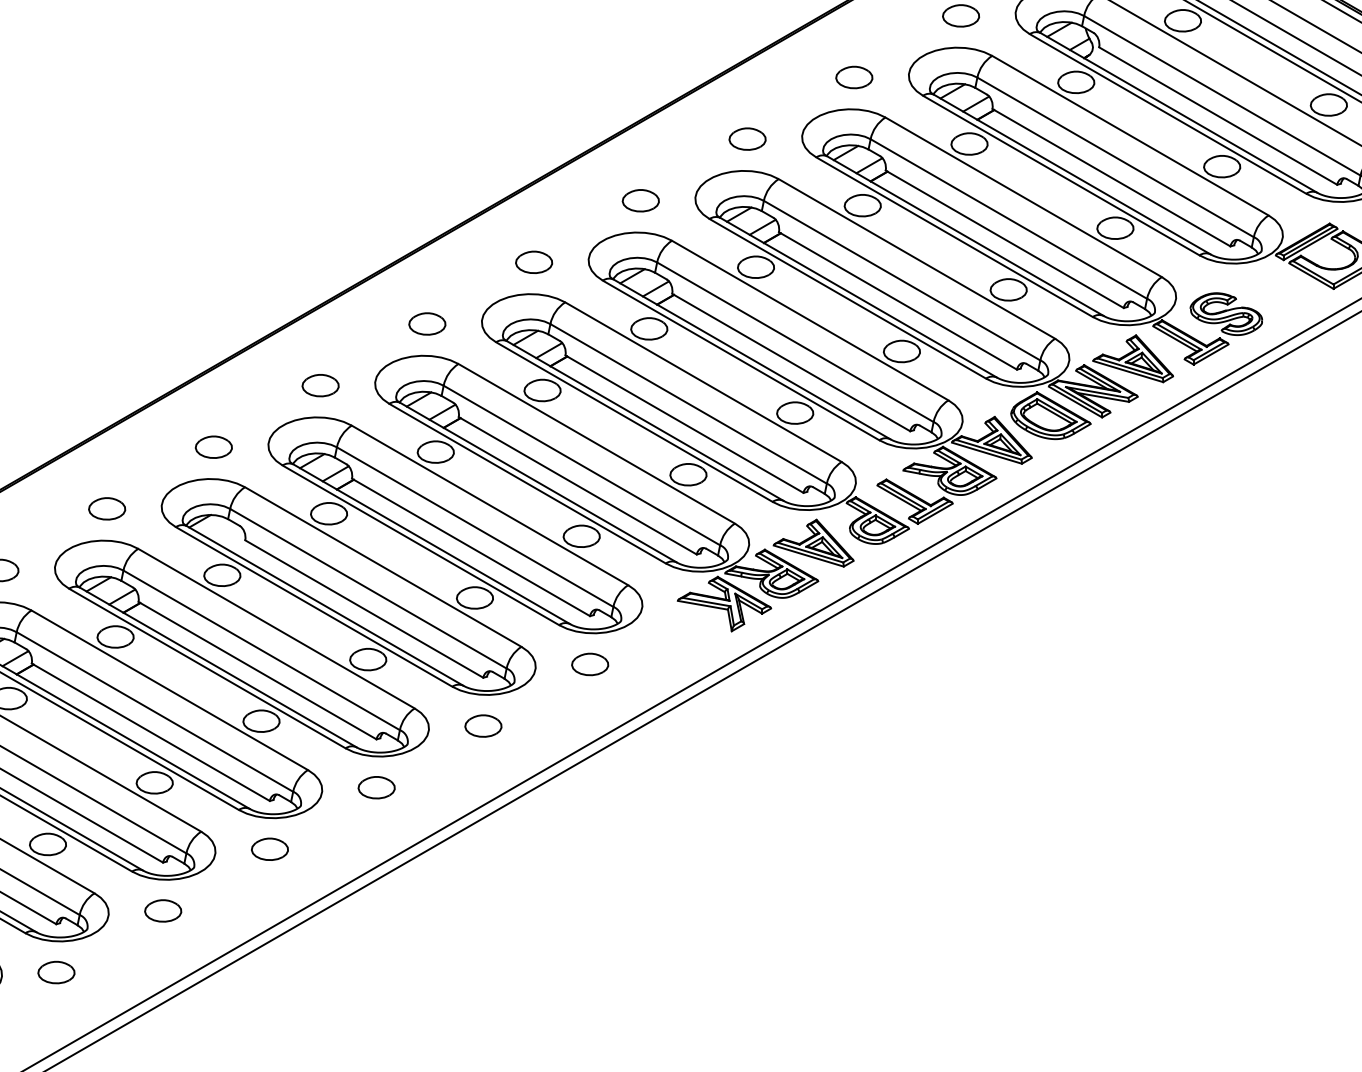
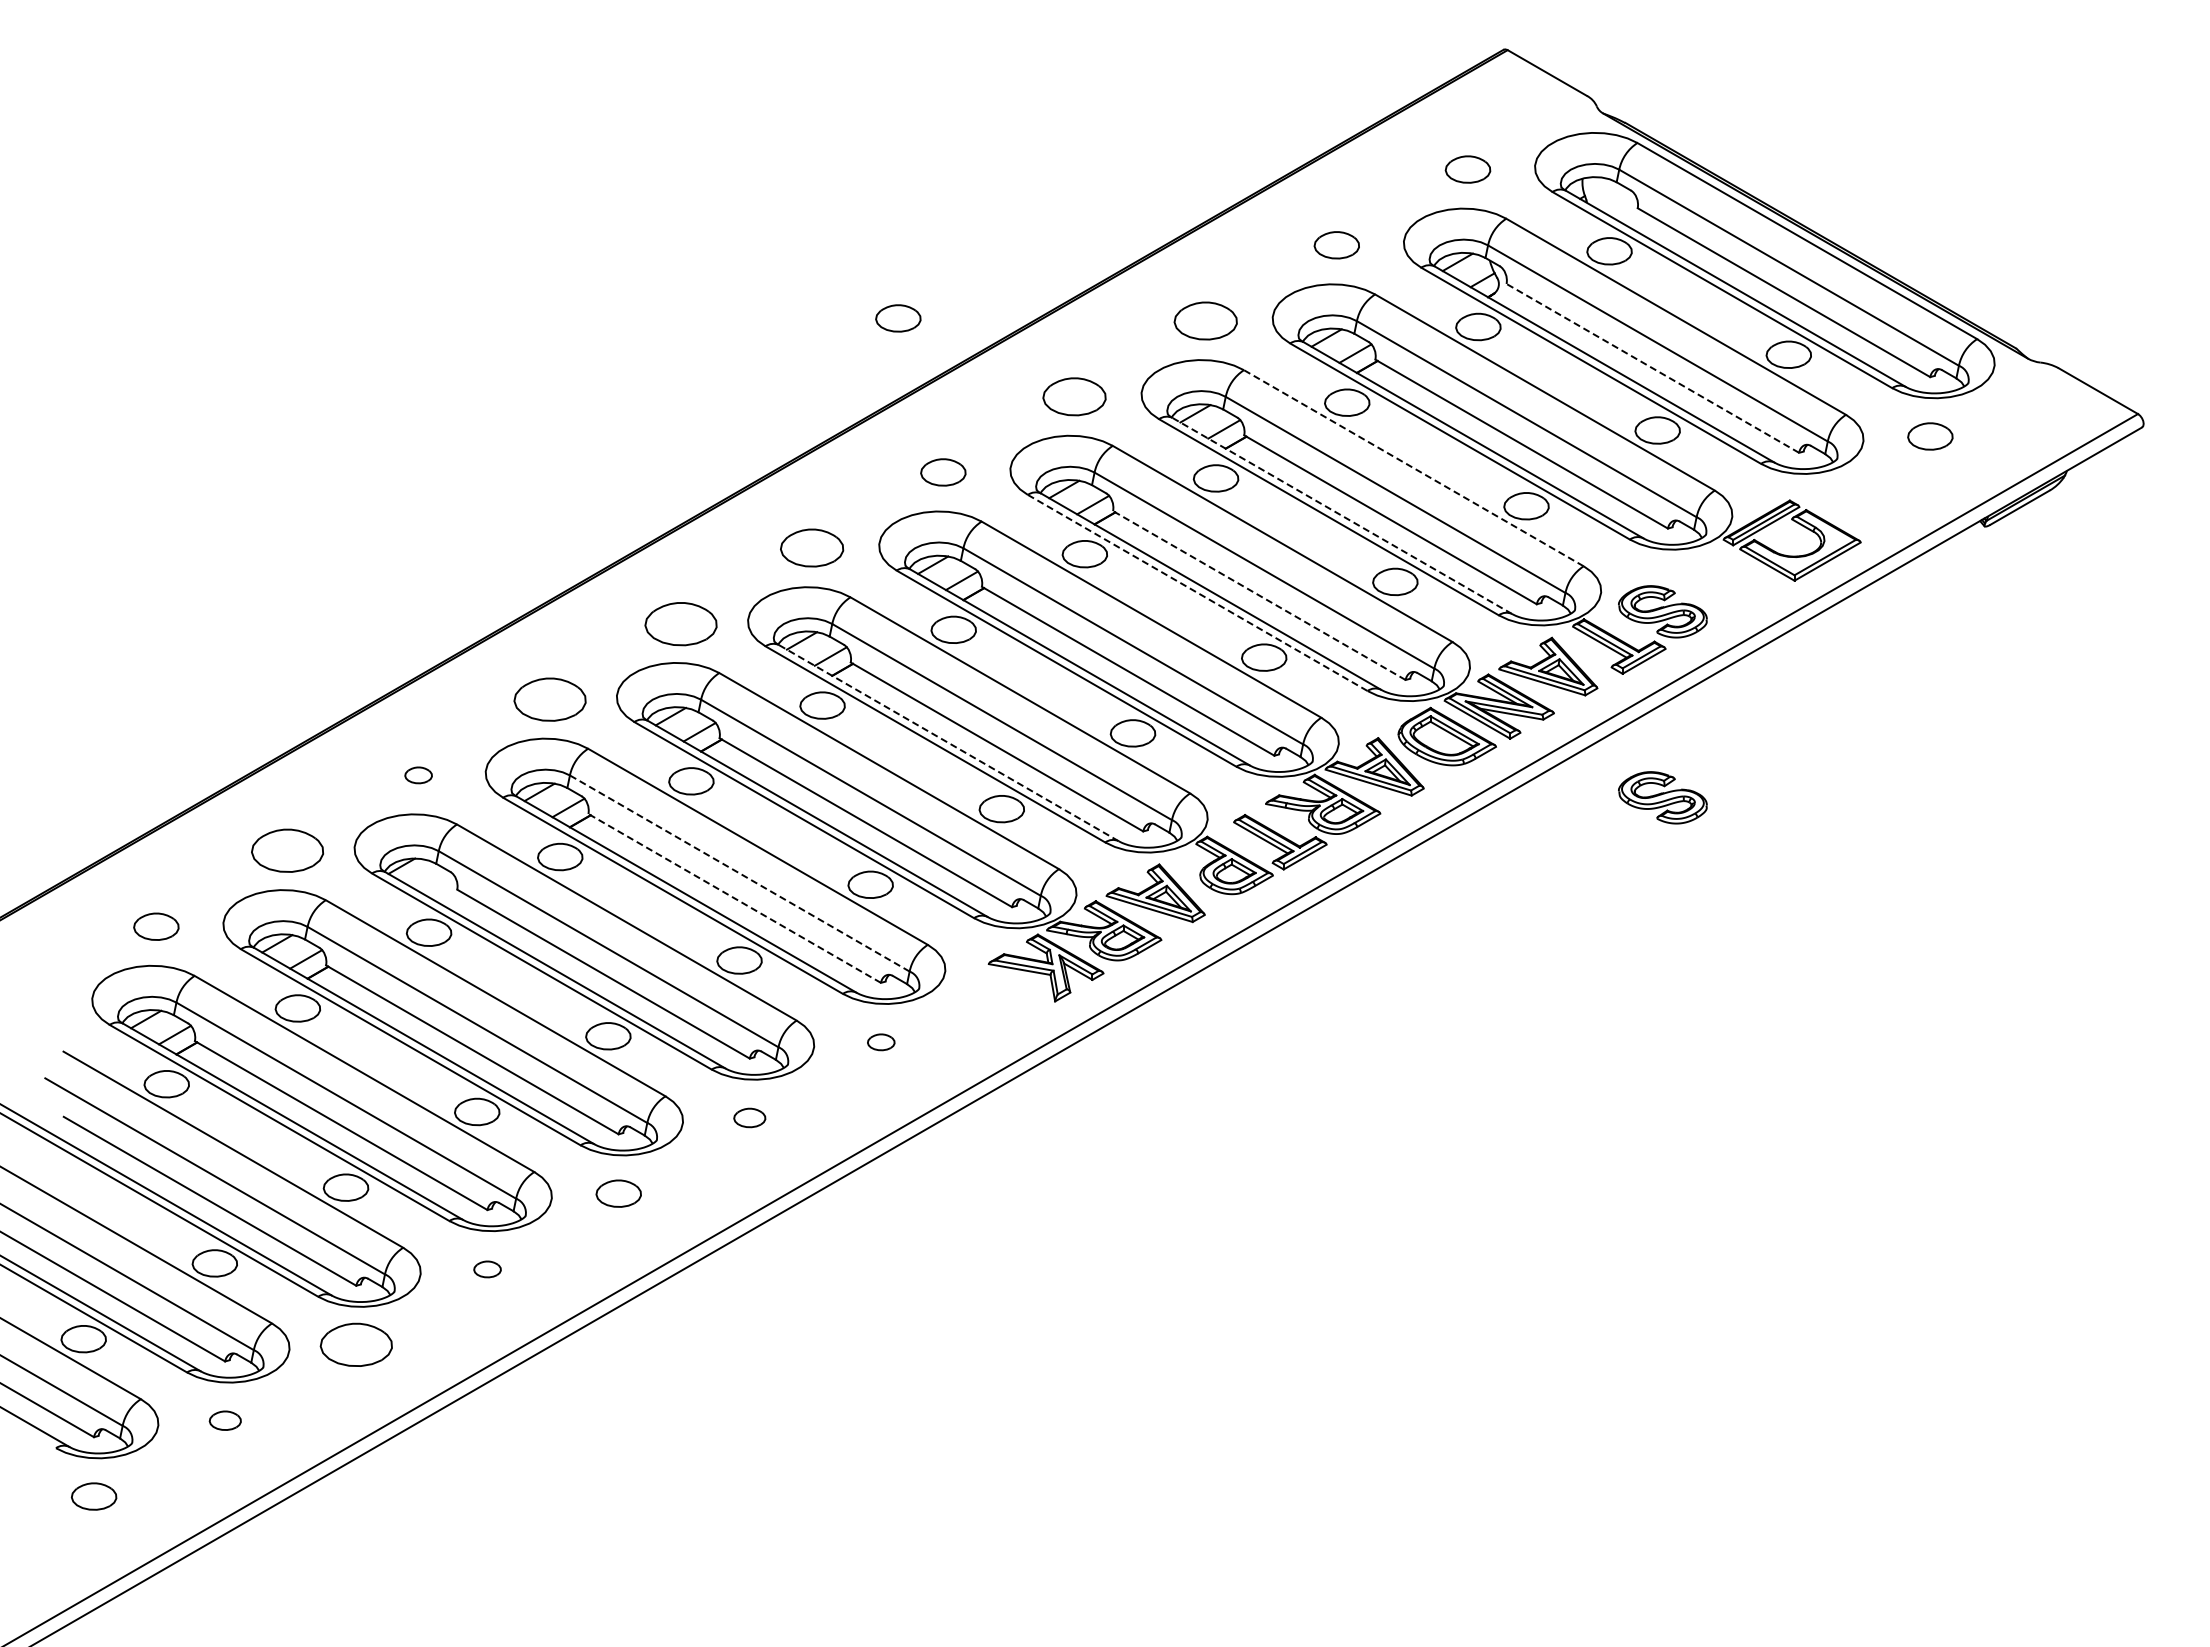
part: (604, 75) -> (898, 318), added
part: (854, 77) -> (1205, 320), size x1.4
line: (1217, 116) -> (1652, 368), solid -> dashed
part: (747, 138) -> (1074, 396), size x1.4
line: (1023, 196) -> (1413, 467), solid -> dashed
line: (964, 235) -> (1341, 515), solid -> dashed
part: (534, 262) -> (812, 548), size x1.4
line: (848, 299) -> (1198, 593), solid -> dashed
line: (898, 300) -> (1259, 595), solid -> dashed
part: (426, 323) -> (680, 623), size x1.6
part: (320, 385) -> (549, 699), size x1.6
line: (645, 420) -> (948, 742), solid -> dashed
part: (213, 447) -> (418, 775), size x0.6
part: (1226, 465) -> (1662, 797), added
part: (107, 509) -> (287, 851), size x1.6
line: (474, 527) -> (739, 873), solid -> dashed
line: (470, 547) -> (734, 898), solid -> dashed
part: (590, 664) -> (881, 1042), size x0.6
part: (483, 725) -> (749, 1117), size x0.7
part: (269, 849) -> (487, 1269), size x0.6
part: (163, 911) -> (356, 1345), size x1.6
part: (56, 972) -> (225, 1420), size x0.7

